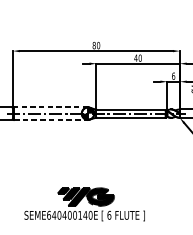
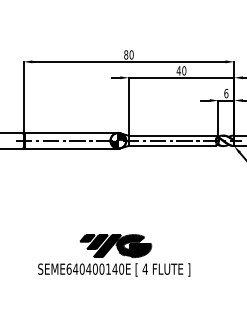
line: (50, 107) -> (71, 132), dashed -> solid
line: (50, 119) -> (71, 148), dashed -> solid
text: (108, 214) -> (144, 268), 6 -> 4

